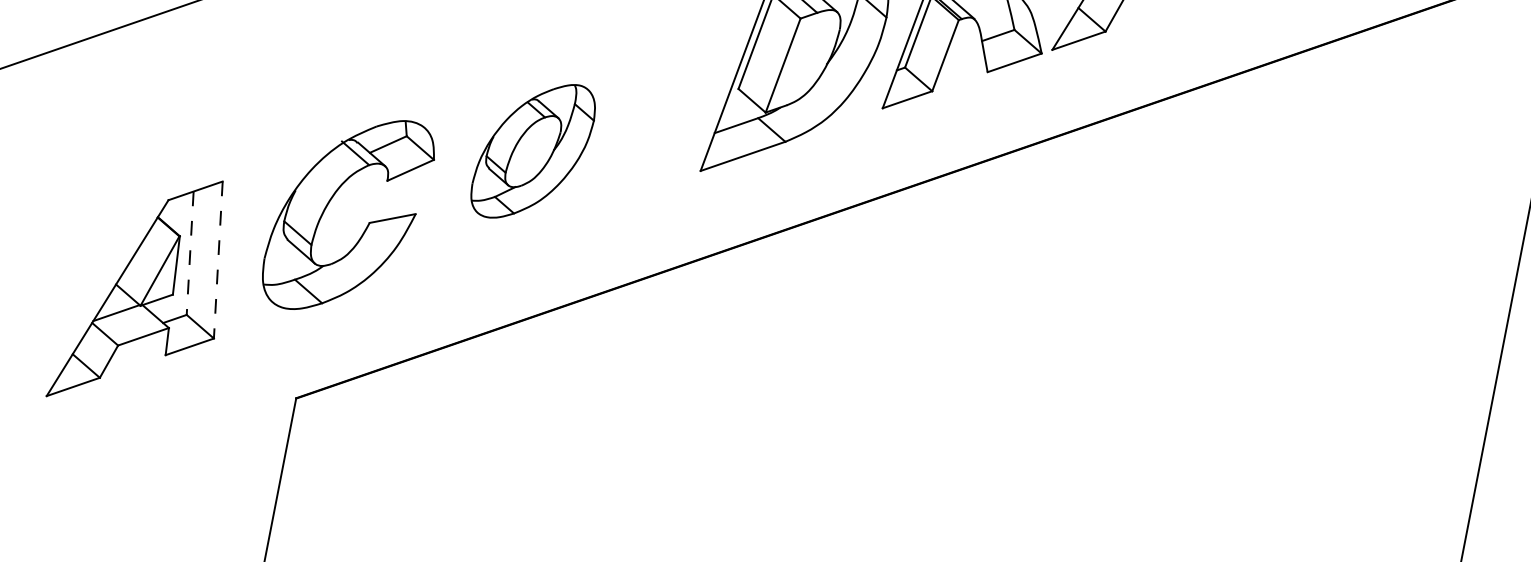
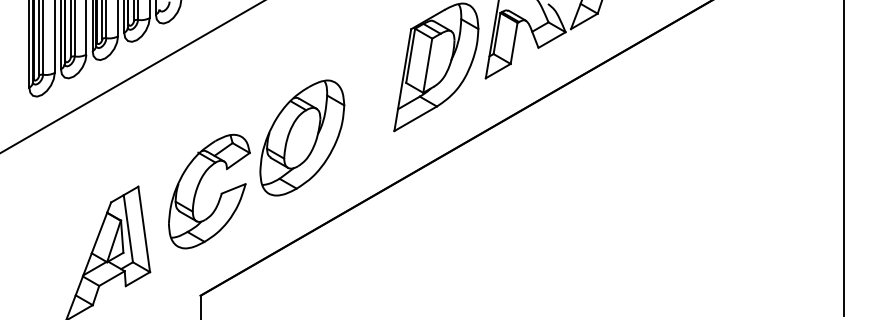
part: (533, 150) -> (302, 137), size x1.43
line: (190, 252) -> (128, 228), dashed -> solid
line: (218, 260) -> (144, 229), dashed -> solid

